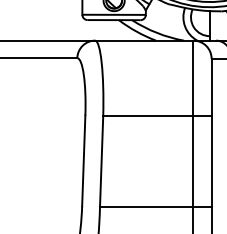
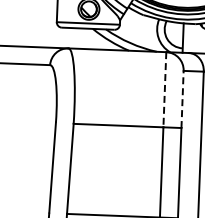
line: (193, 78) -> (164, 89), solid -> dashed
line: (211, 87) -> (182, 99), solid -> dashed

